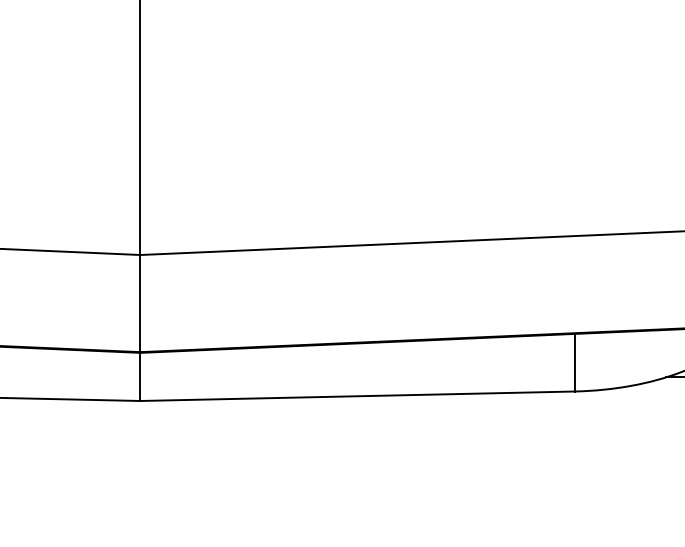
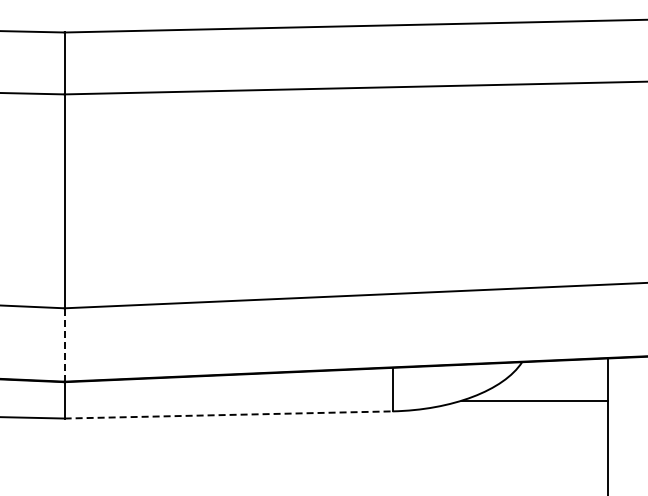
line: (140, 302) -> (64, 344), solid -> dashed
line: (357, 395) -> (228, 414), solid -> dashed

